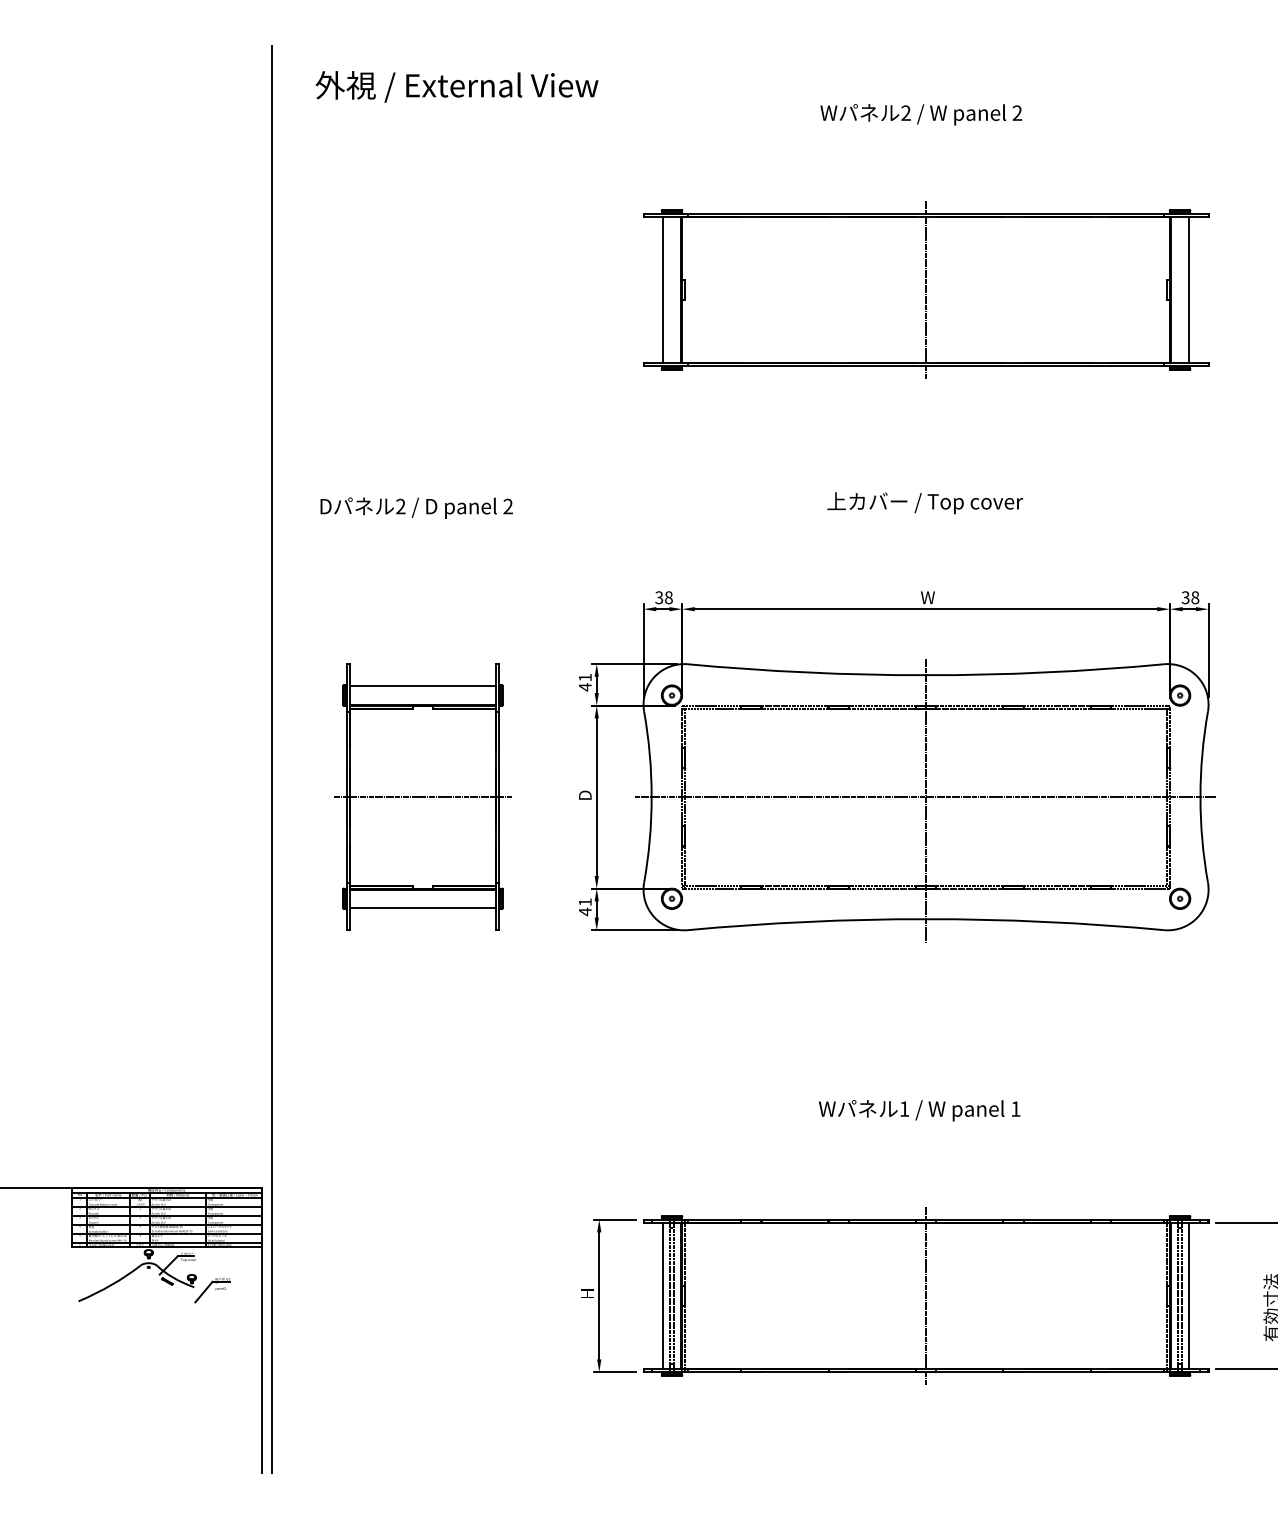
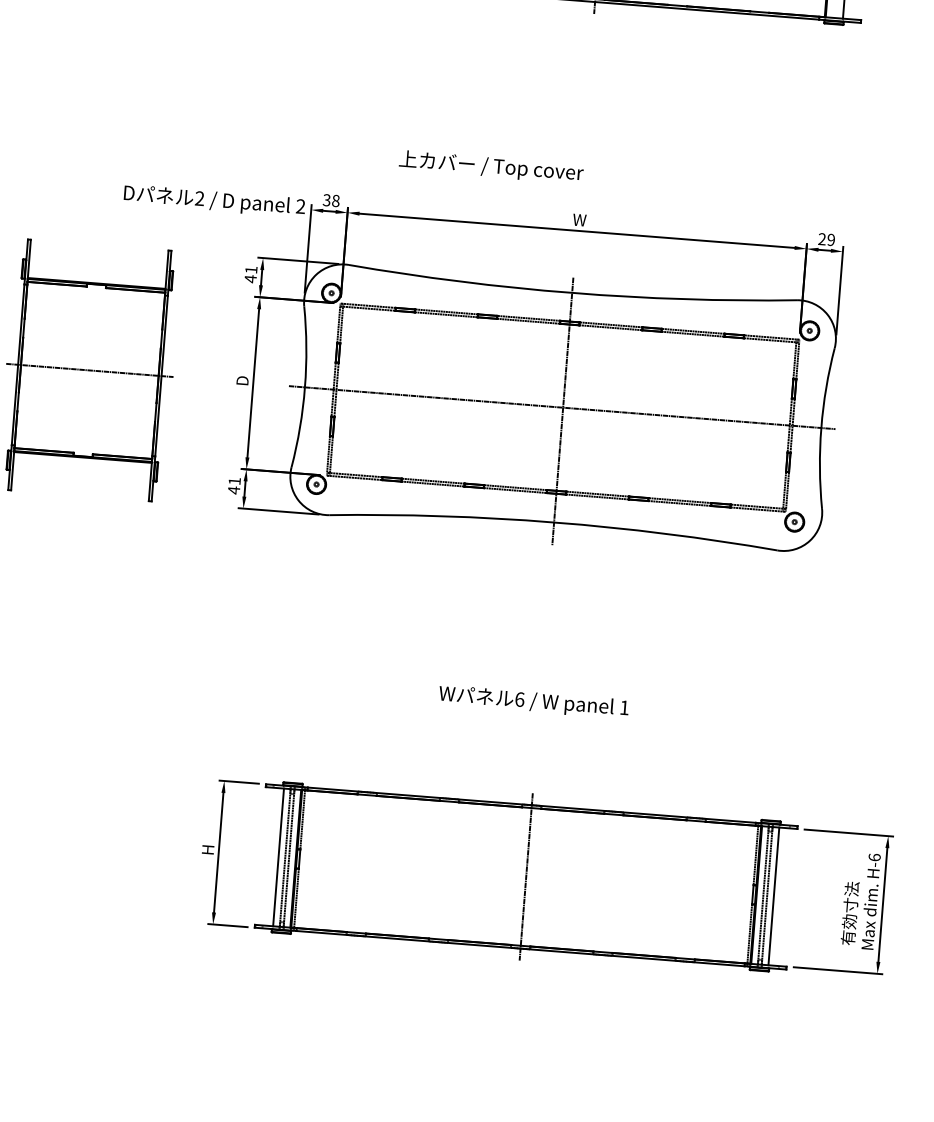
text: (925, 503) -> (491, 167), moved
text: (416, 507) -> (214, 200), moved
text: (1190, 597) -> (826, 239), 38 -> 29
line: (422, 686) -> (97, 266), removed
line: (422, 907) -> (81, 474), removed
text: (904, 1108) -> (519, 699), 1 -> 6

